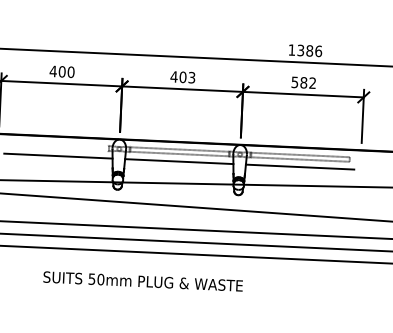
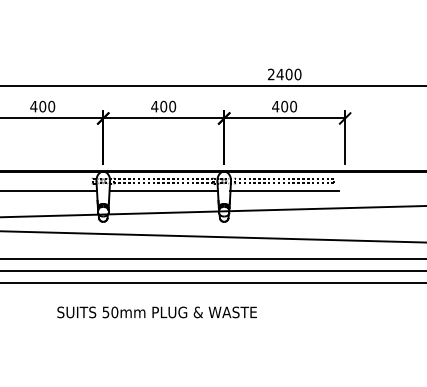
text: (305, 50) -> (284, 74), 1386 -> 2400
text: (191, 77) -> (172, 106), 403 -> 400
text: (303, 82) -> (284, 106), 582 -> 400
text: (142, 281) -> (156, 312), moved

